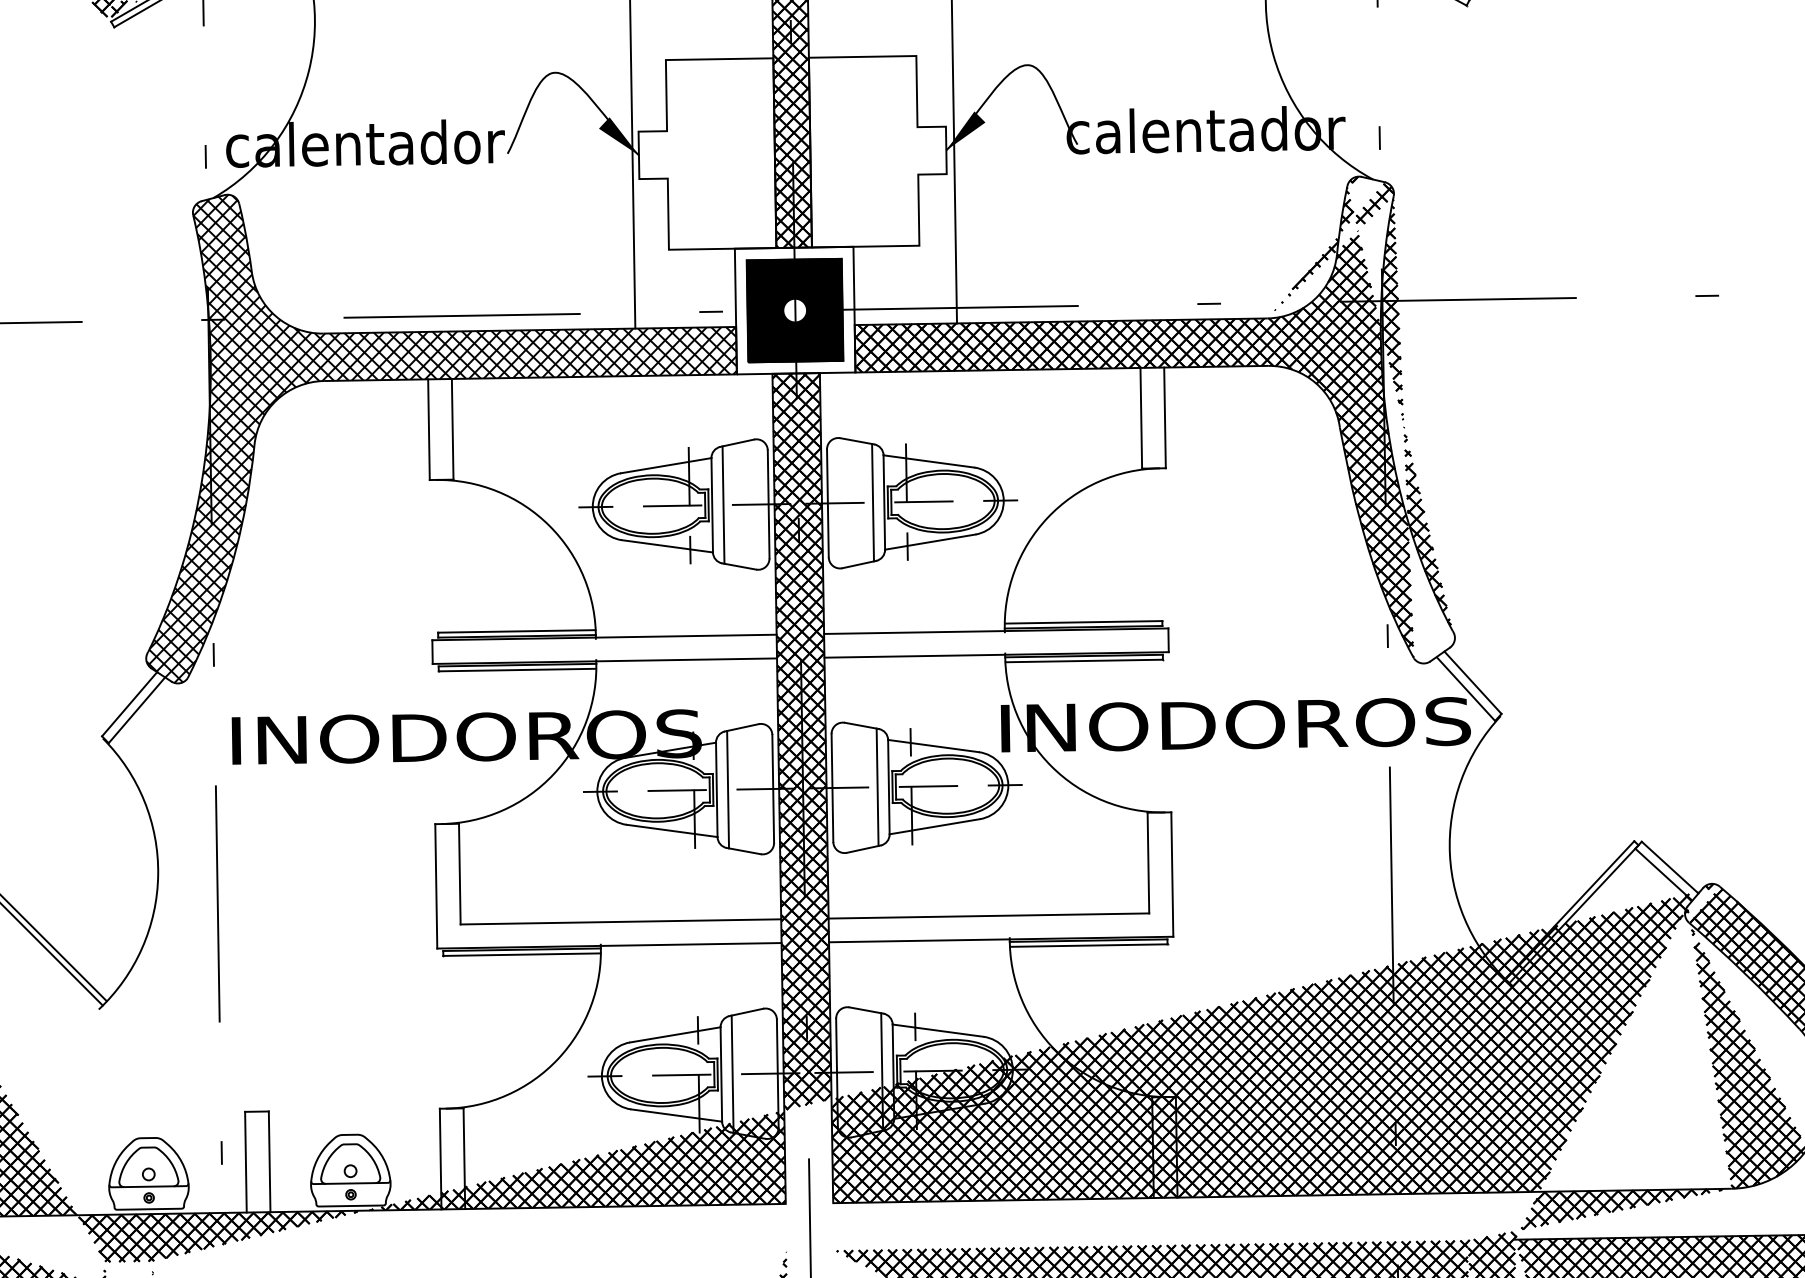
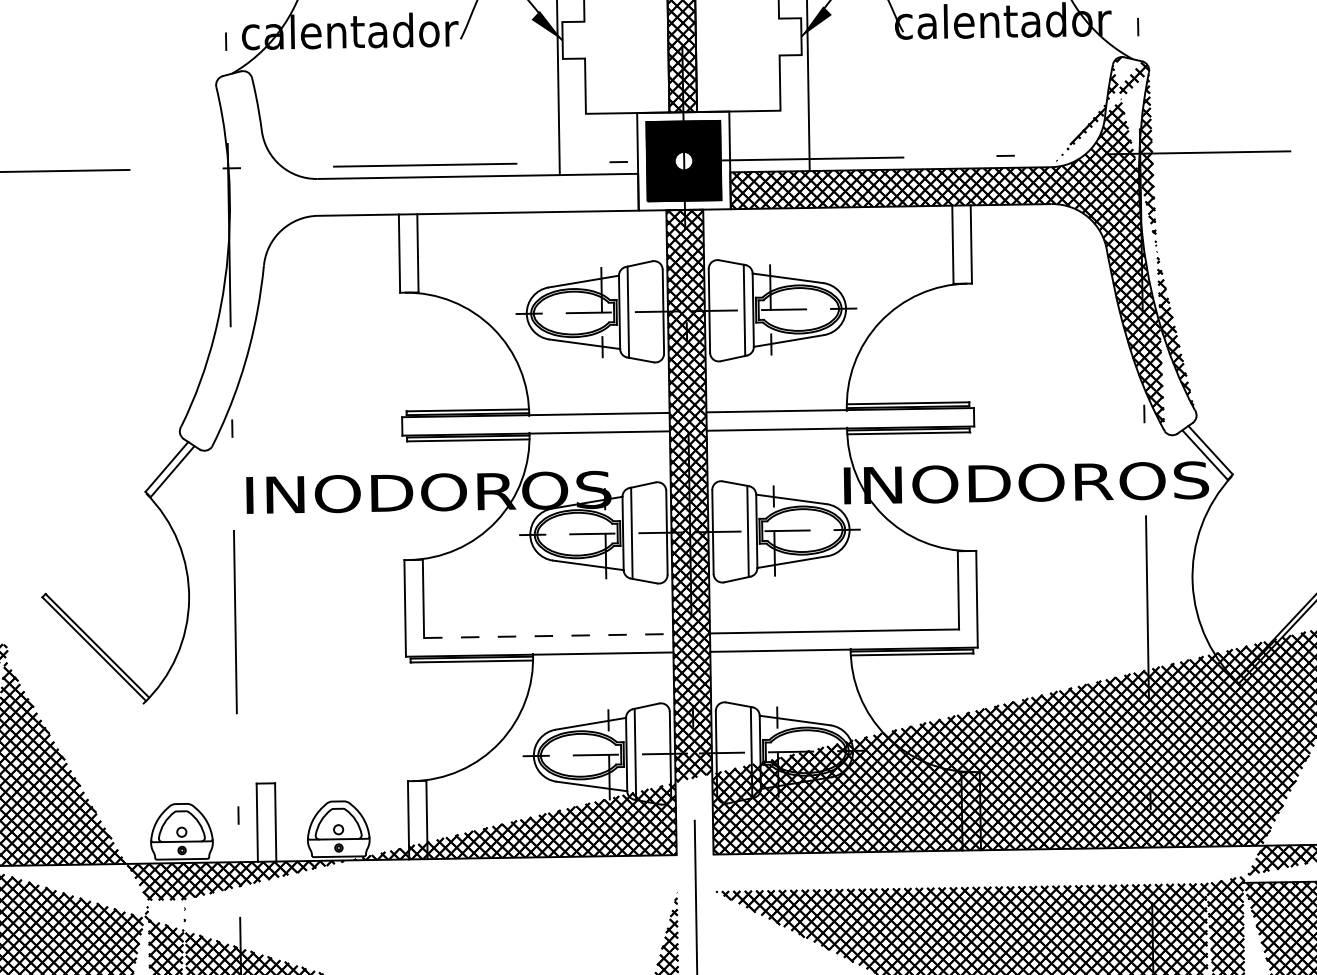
hatch: (441, 438) -> (409, 260), removed
line: (621, 921) -> (549, 635), solid -> dashed

